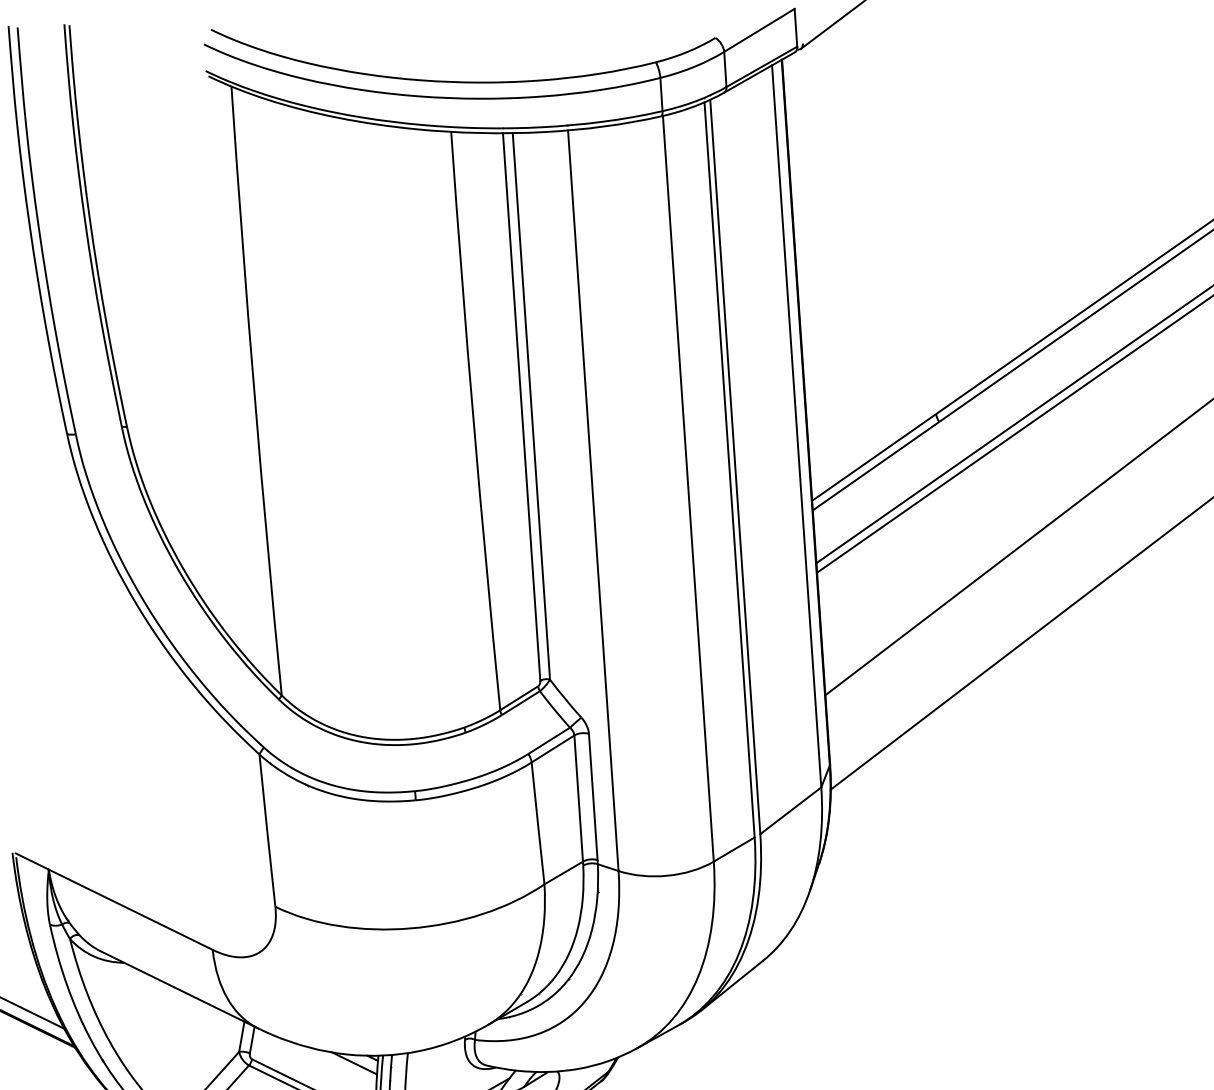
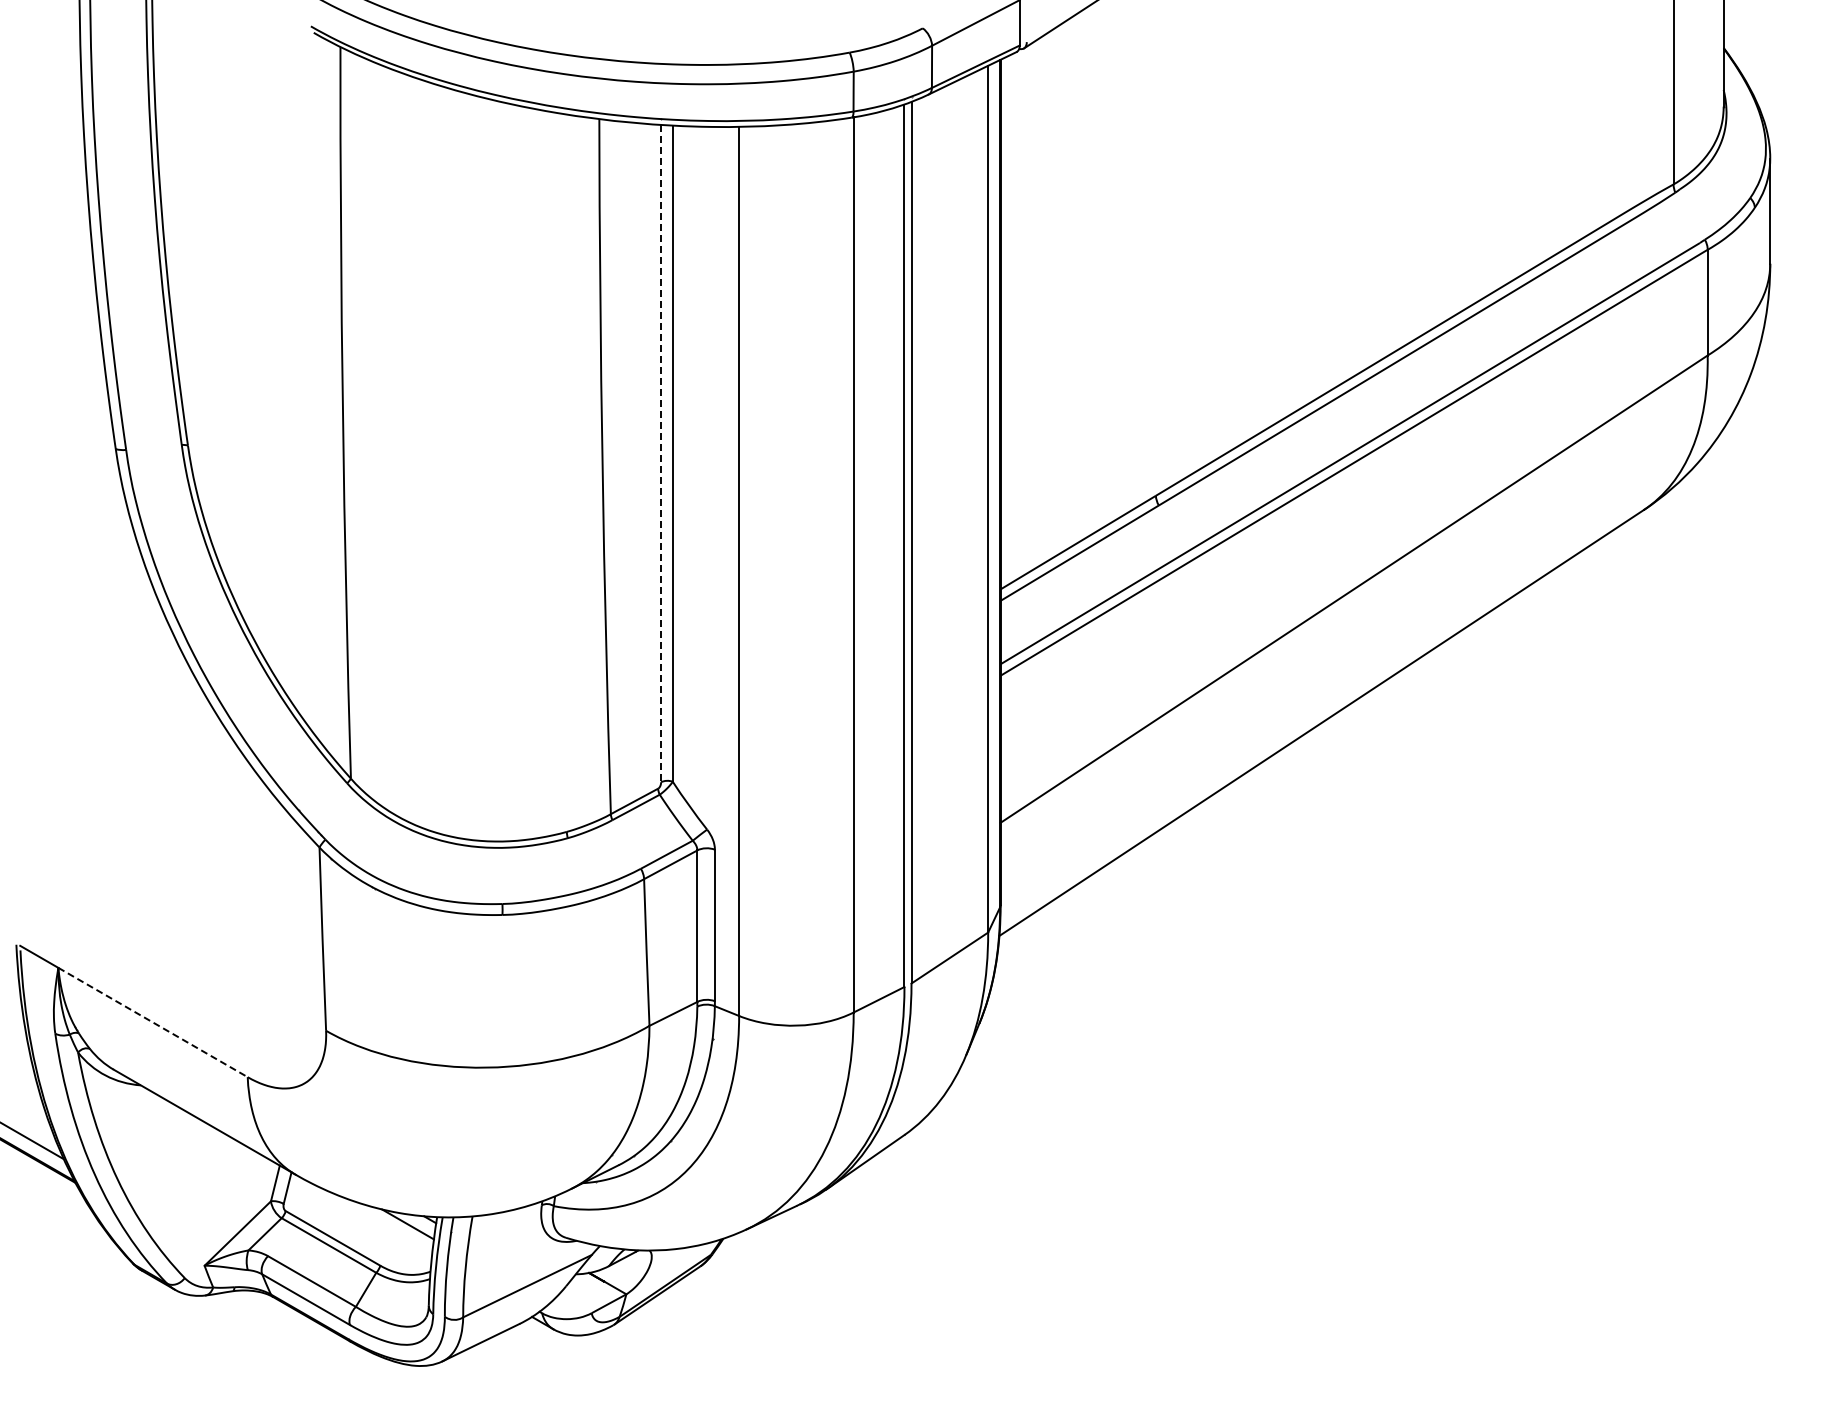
line: (521, 406) -> (661, 453), solid -> dashed
line: (131, 909) -> (153, 1022), solid -> dashed

